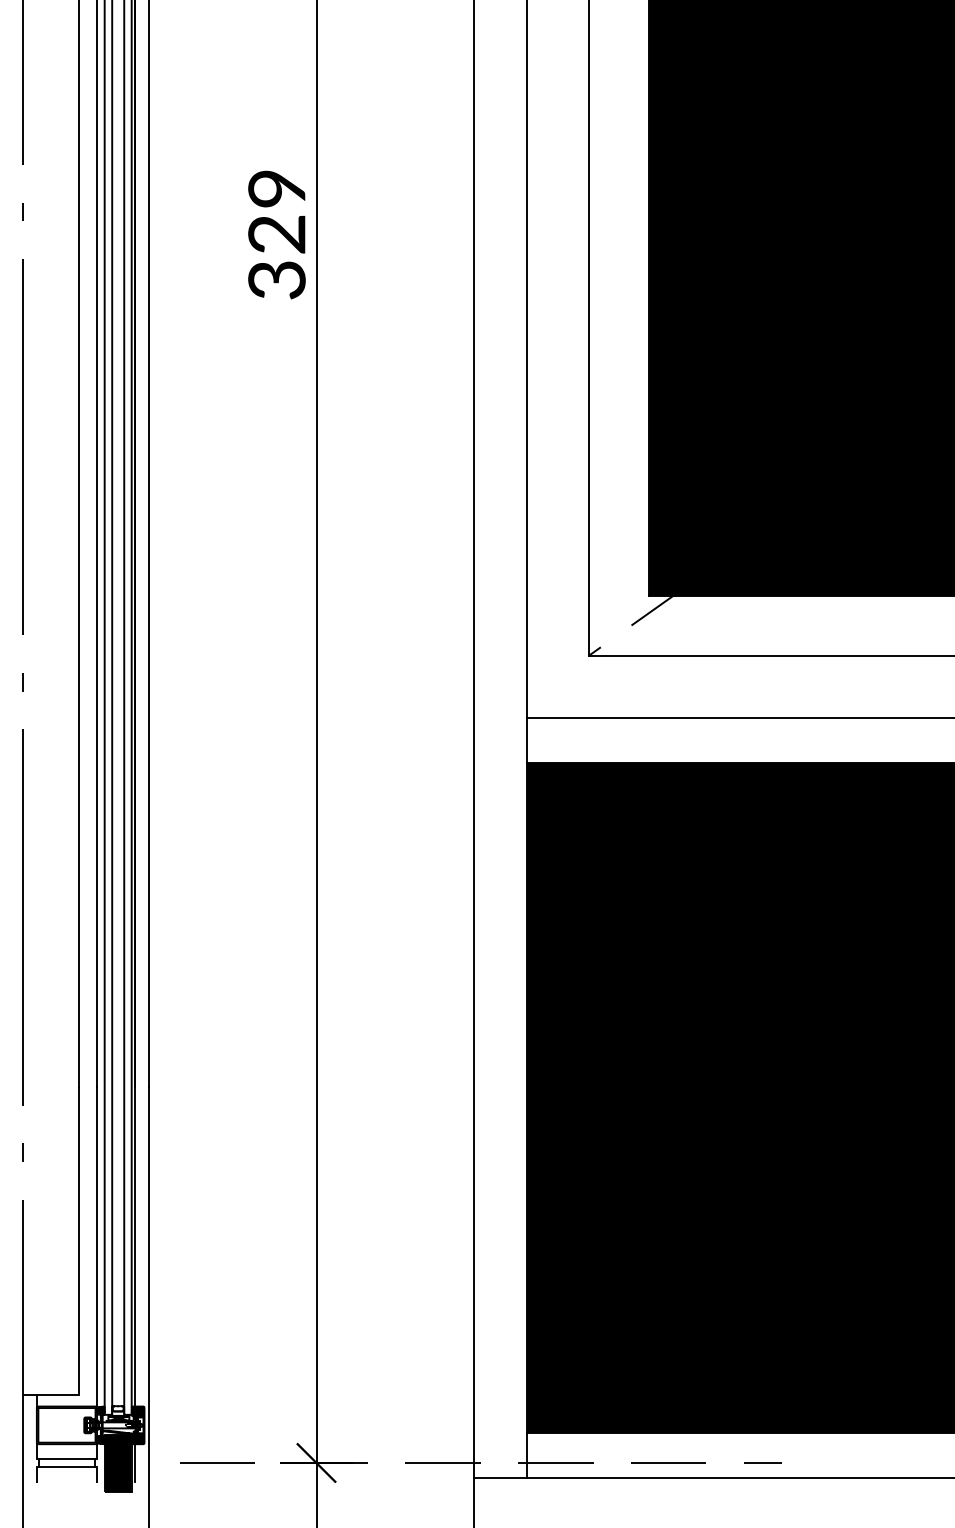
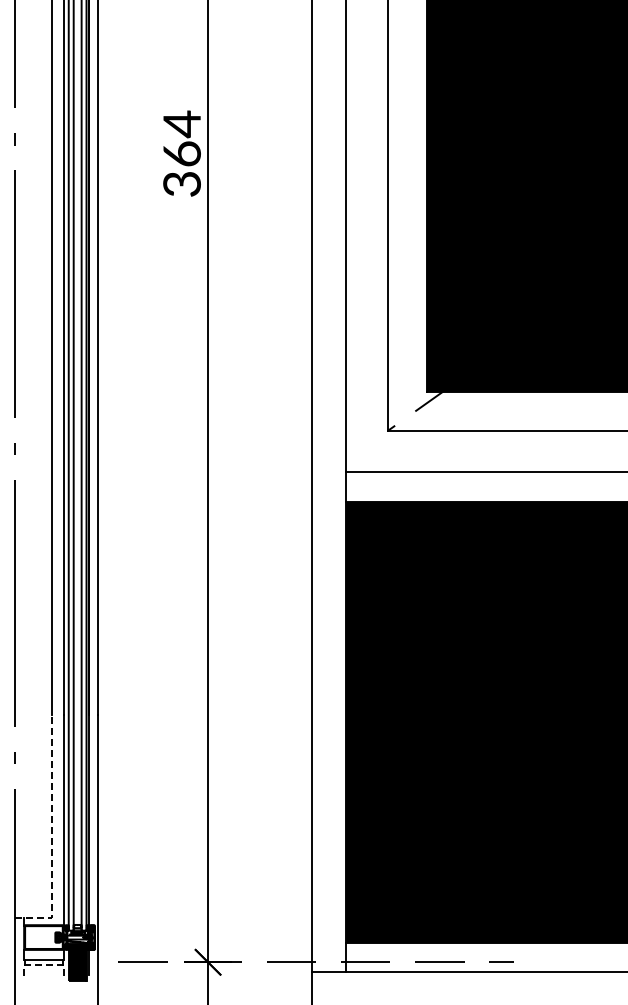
text: (276, 210) -> (181, 138), 329 -> 364
line: (78, 1270) -> (51, 835), solid -> dashed
line: (66, 1466) -> (43, 964), solid -> dashed

